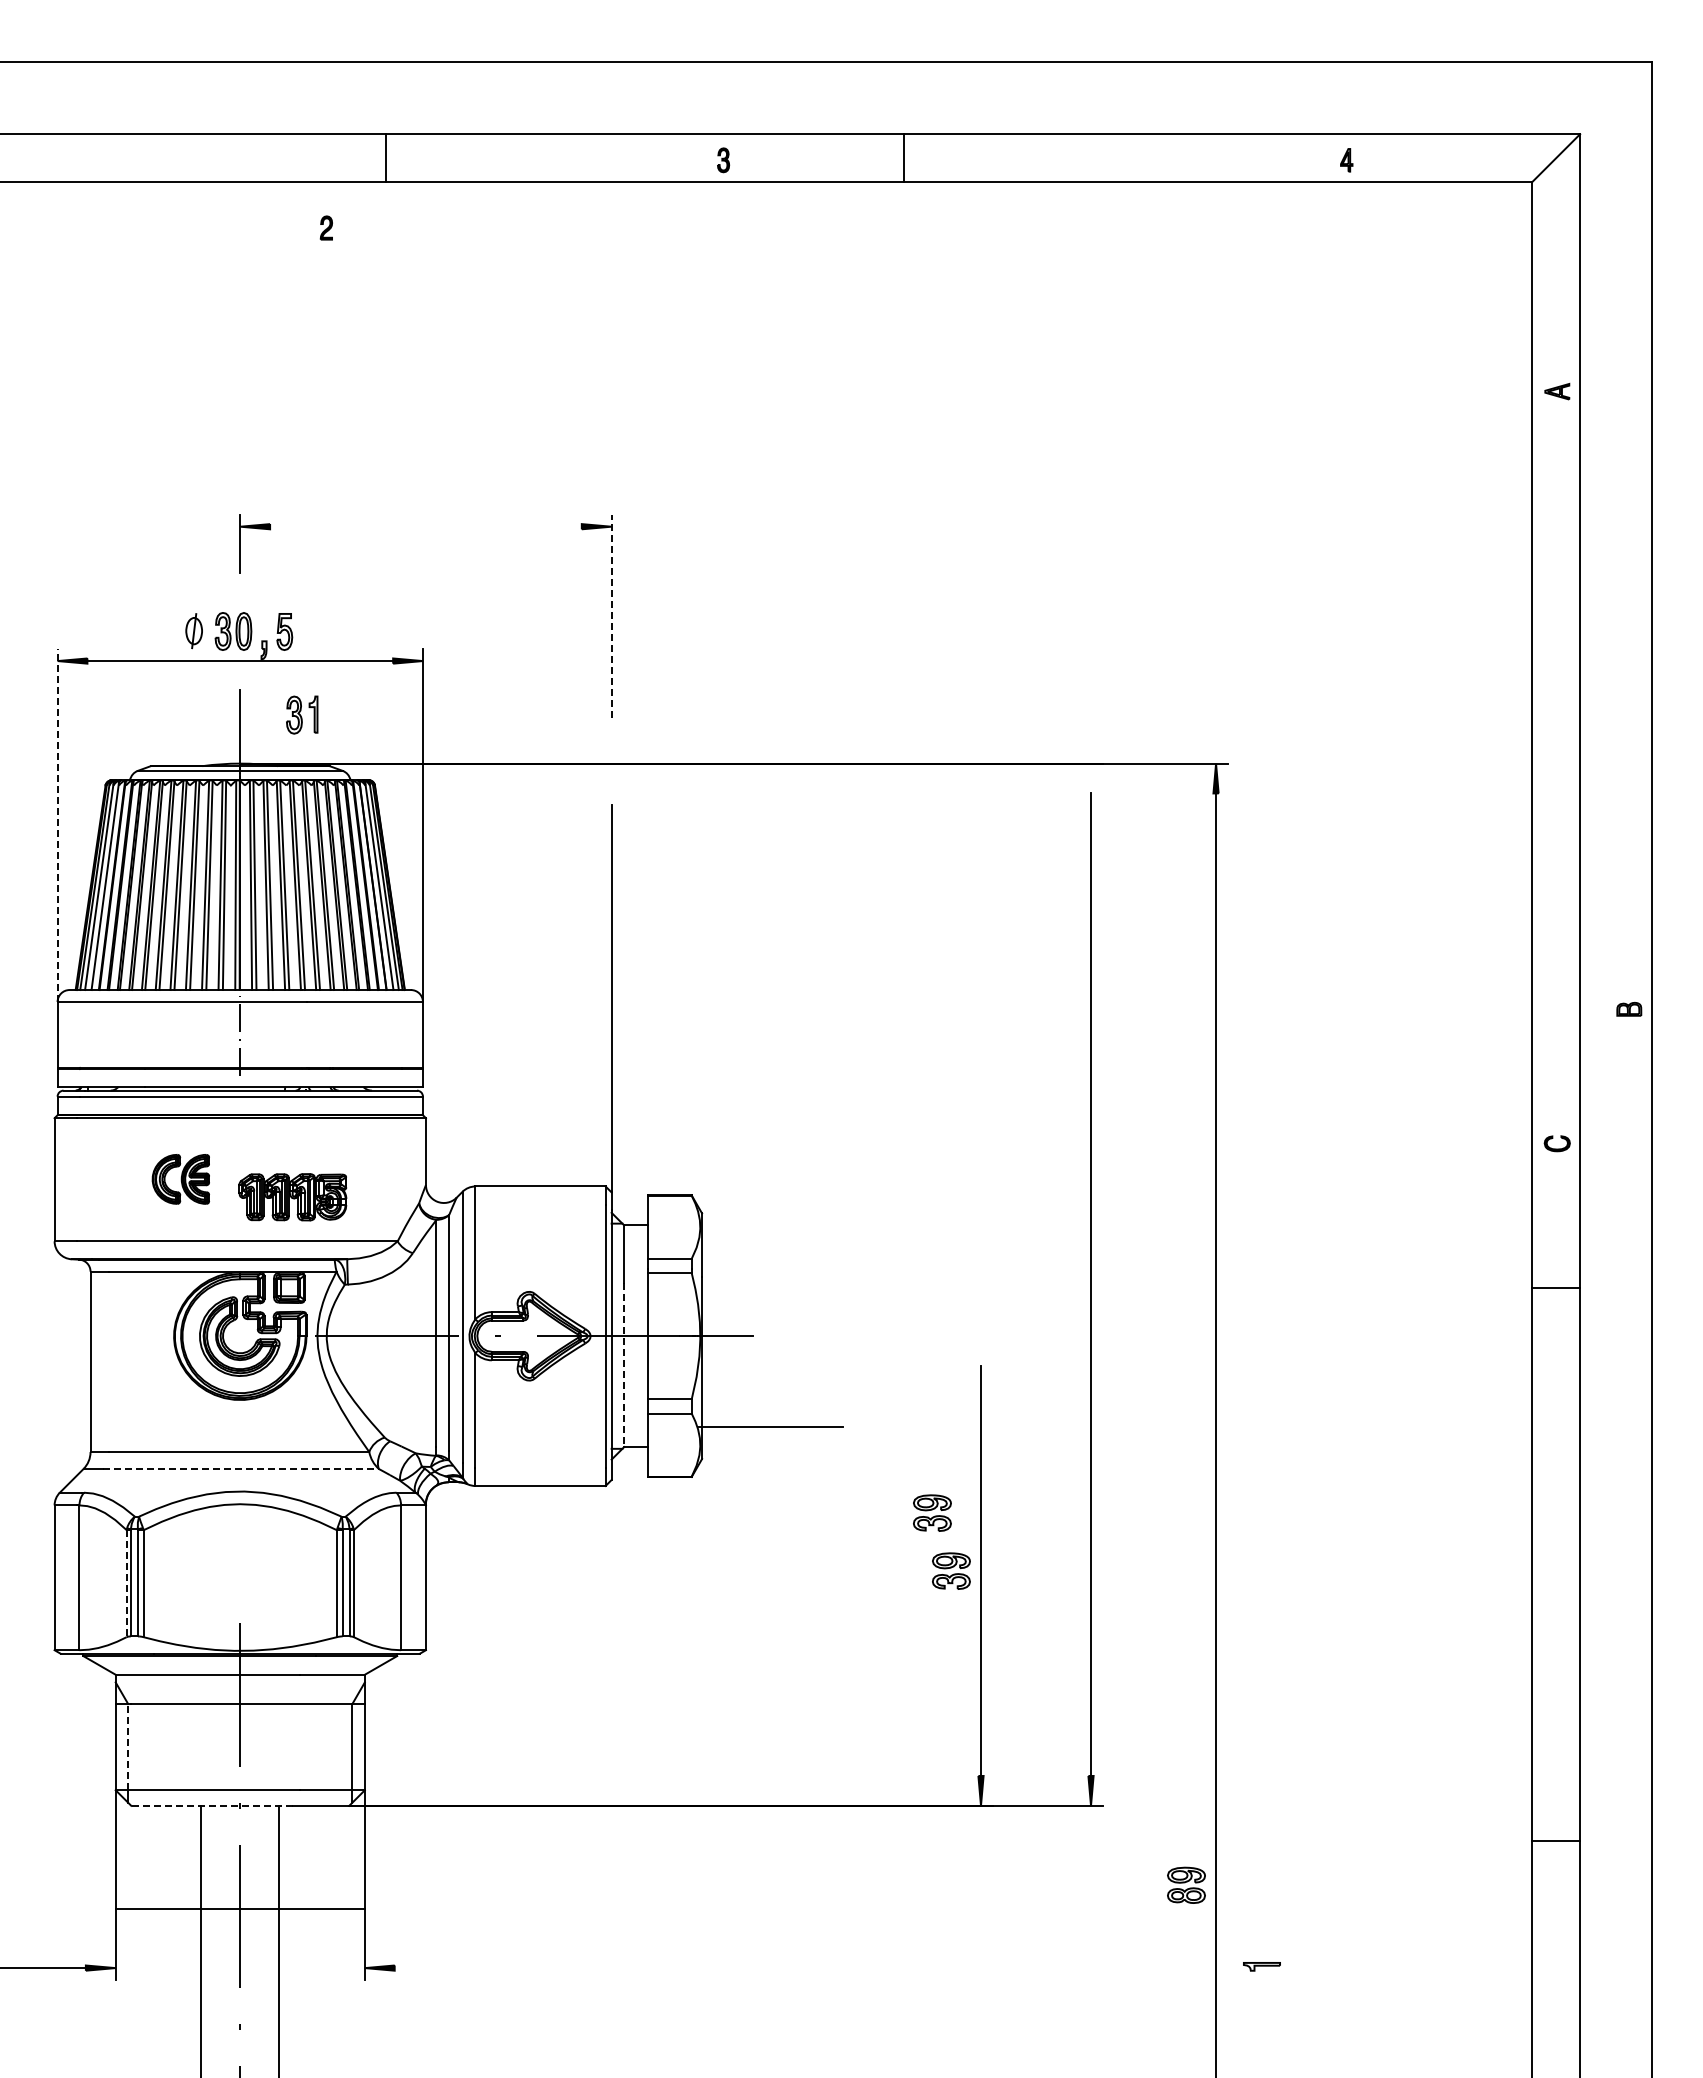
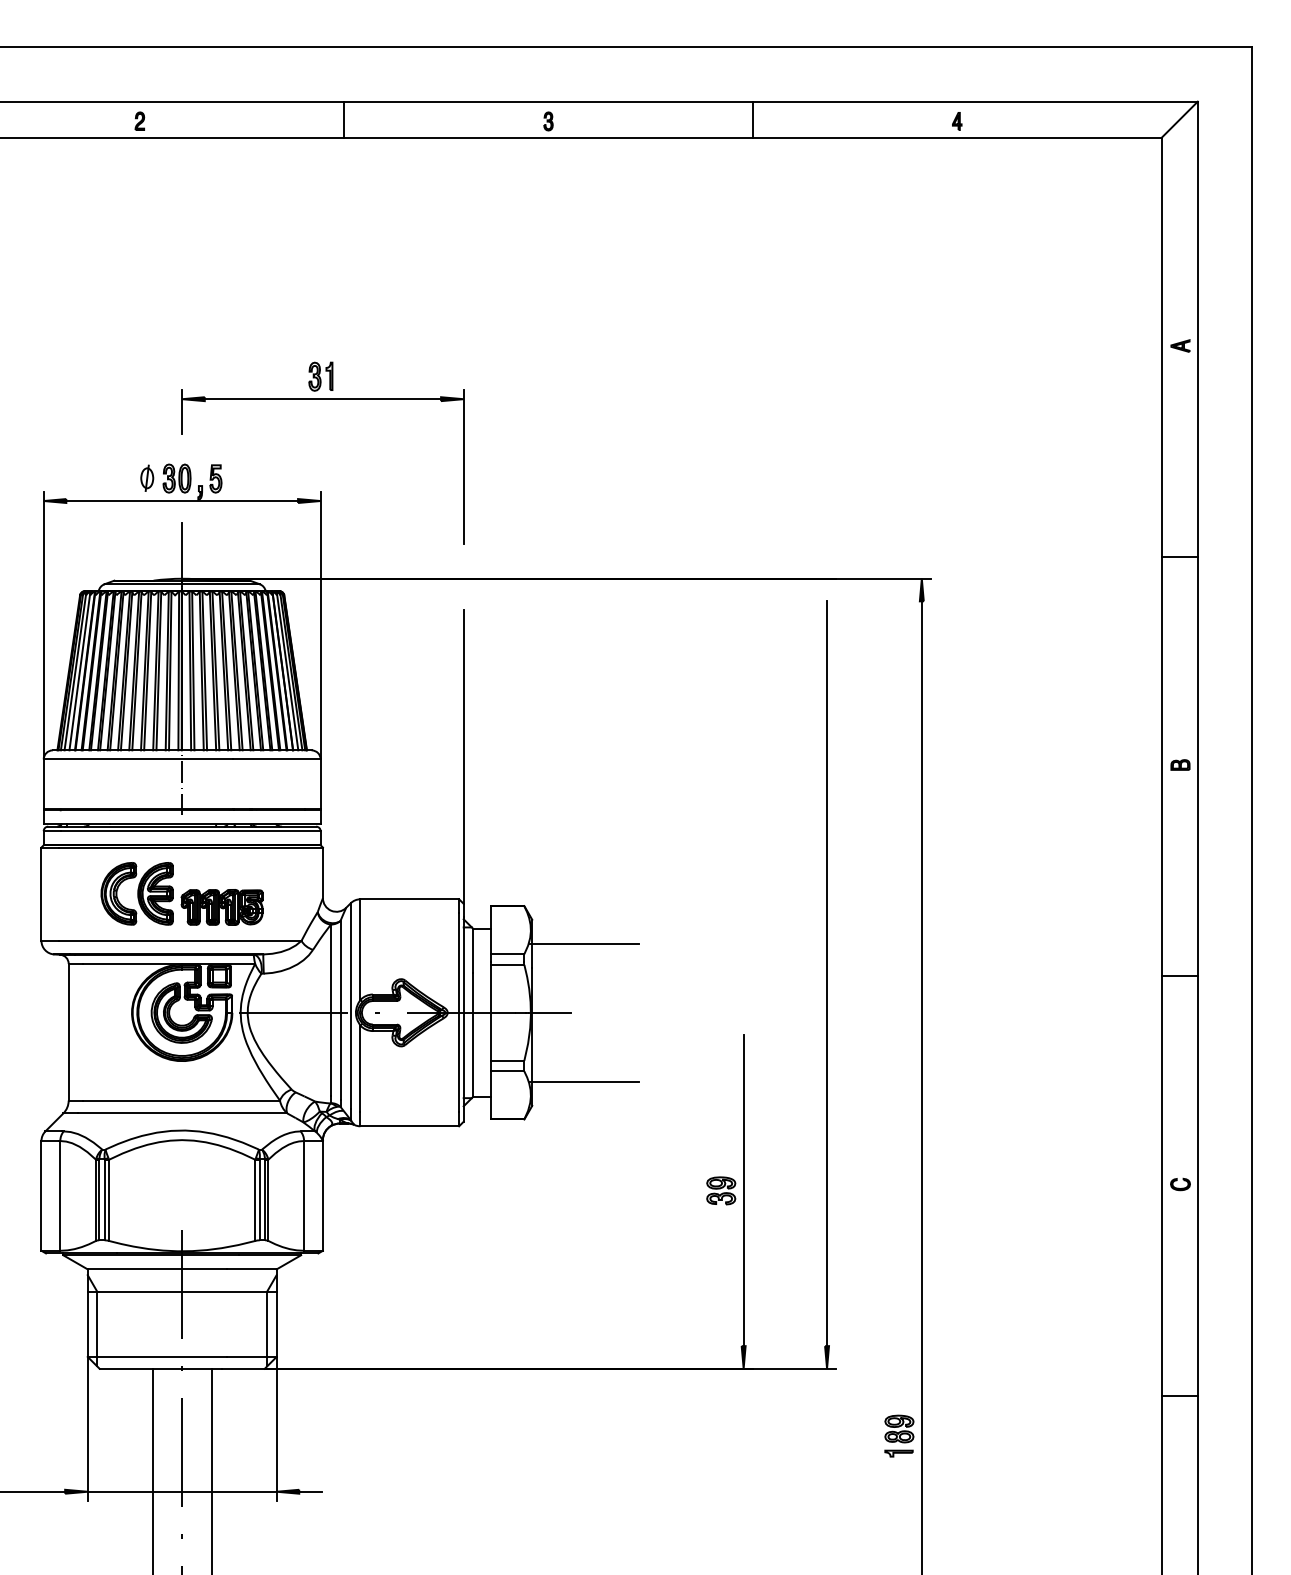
line: (386, 158) -> (344, 120), moved
line: (904, 158) -> (753, 120), moved
part: (1346, 160) -> (957, 121), moved
part: (325, 227) -> (139, 120), moved
part: (1557, 391) -> (1180, 345), moved
line: (425, 526) -> (322, 399), added
line: (611, 616) -> (463, 467), dashed -> solid
part: (302, 714) -> (321, 376), moved
line: (1556, 735) -> (1179, 557), added
line: (57, 825) -> (43, 625), dashed -> solid
part: (1629, 1009) -> (1180, 765), moved
part: (1556, 1143) -> (1179, 1184), moved
part: (180, 1179) -> (136, 893), size x1.67
line: (770, 1245) -> (584, 944), added
line: (624, 1365) -> (473, 1034), dashed -> solid
line: (241, 1469) -> (183, 1113), dashed -> solid
part: (932, 1512) -> (706, 1146), removed
line: (126, 1583) -> (95, 1200), dashed -> solid
line: (128, 1746) -> (97, 1323), dashed -> solid
line: (211, 1805) -> (160, 1368), dashed -> solid
line: (239, 1909) -> (181, 1492), moved
part: (1261, 1966) -> (898, 1453), moved
line: (409, 1968) -> (310, 1492), added

